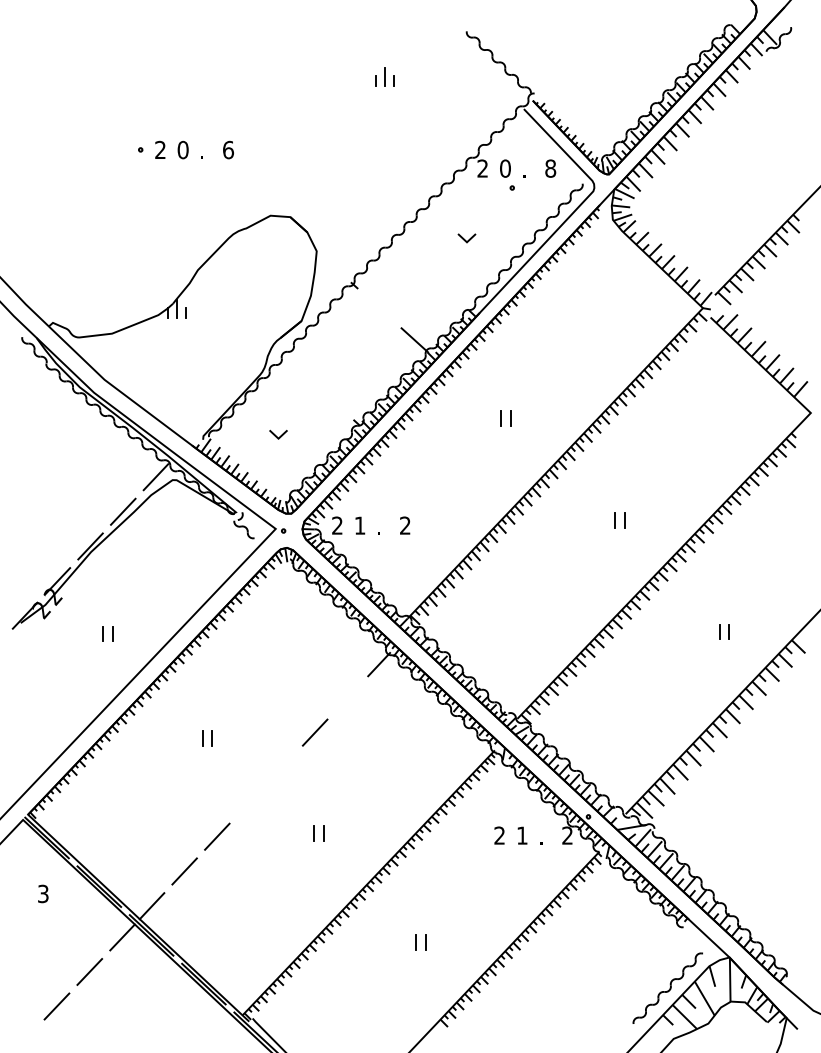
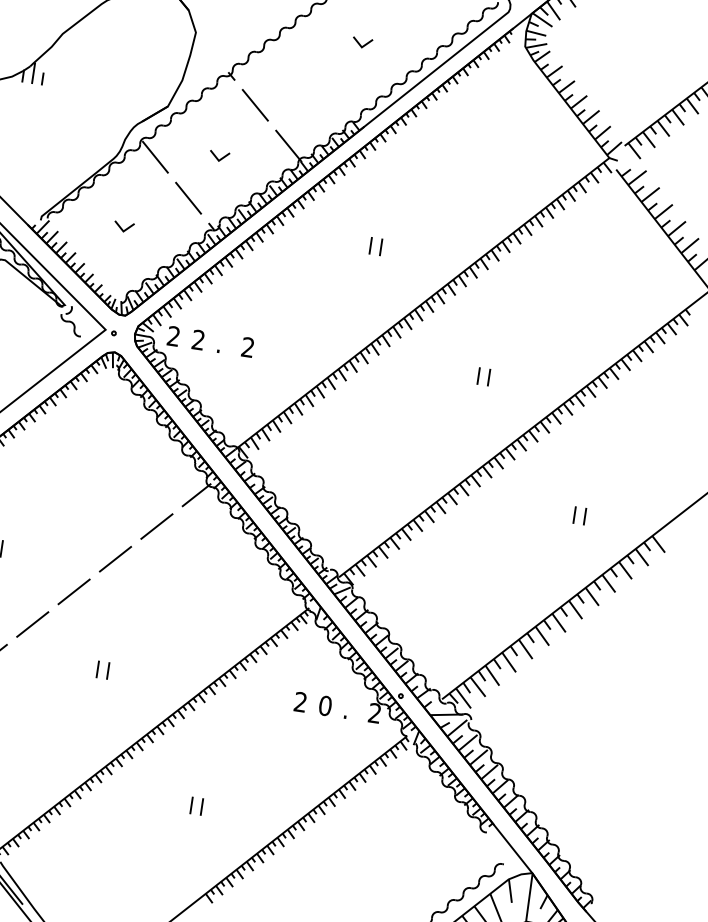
line: (379, 308) -> (255, 105), added
line: (352, 359) -> (217, 156), added
line: (297, 368) -> (155, 157), added
line: (332, 400) -> (188, 198), added
text: (359, 525) -> (197, 339), 1 -> 2
line: (347, 697) -> (156, 526), added
line: (282, 767) -> (74, 592), added
line: (249, 802) -> (32, 624), added
text: (521, 835) -> (324, 705), 1 -> 0

